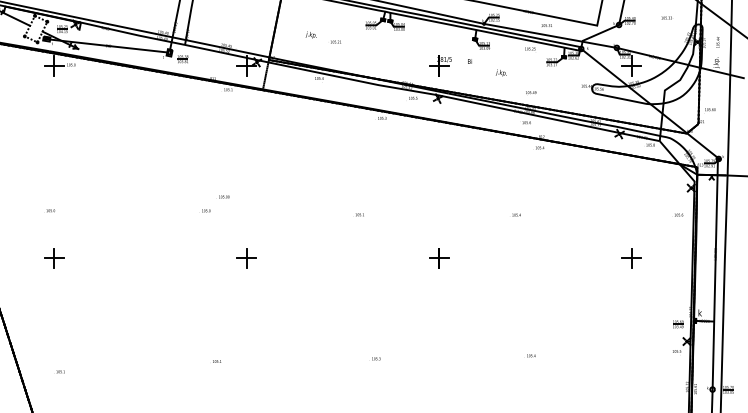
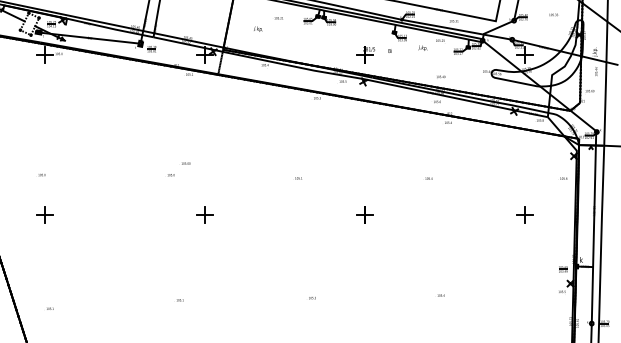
text: (335, 41) -> (278, 17), moved
text: (717, 42) -> (595, 71), moved
text: (501, 72) -> (423, 47), moved

